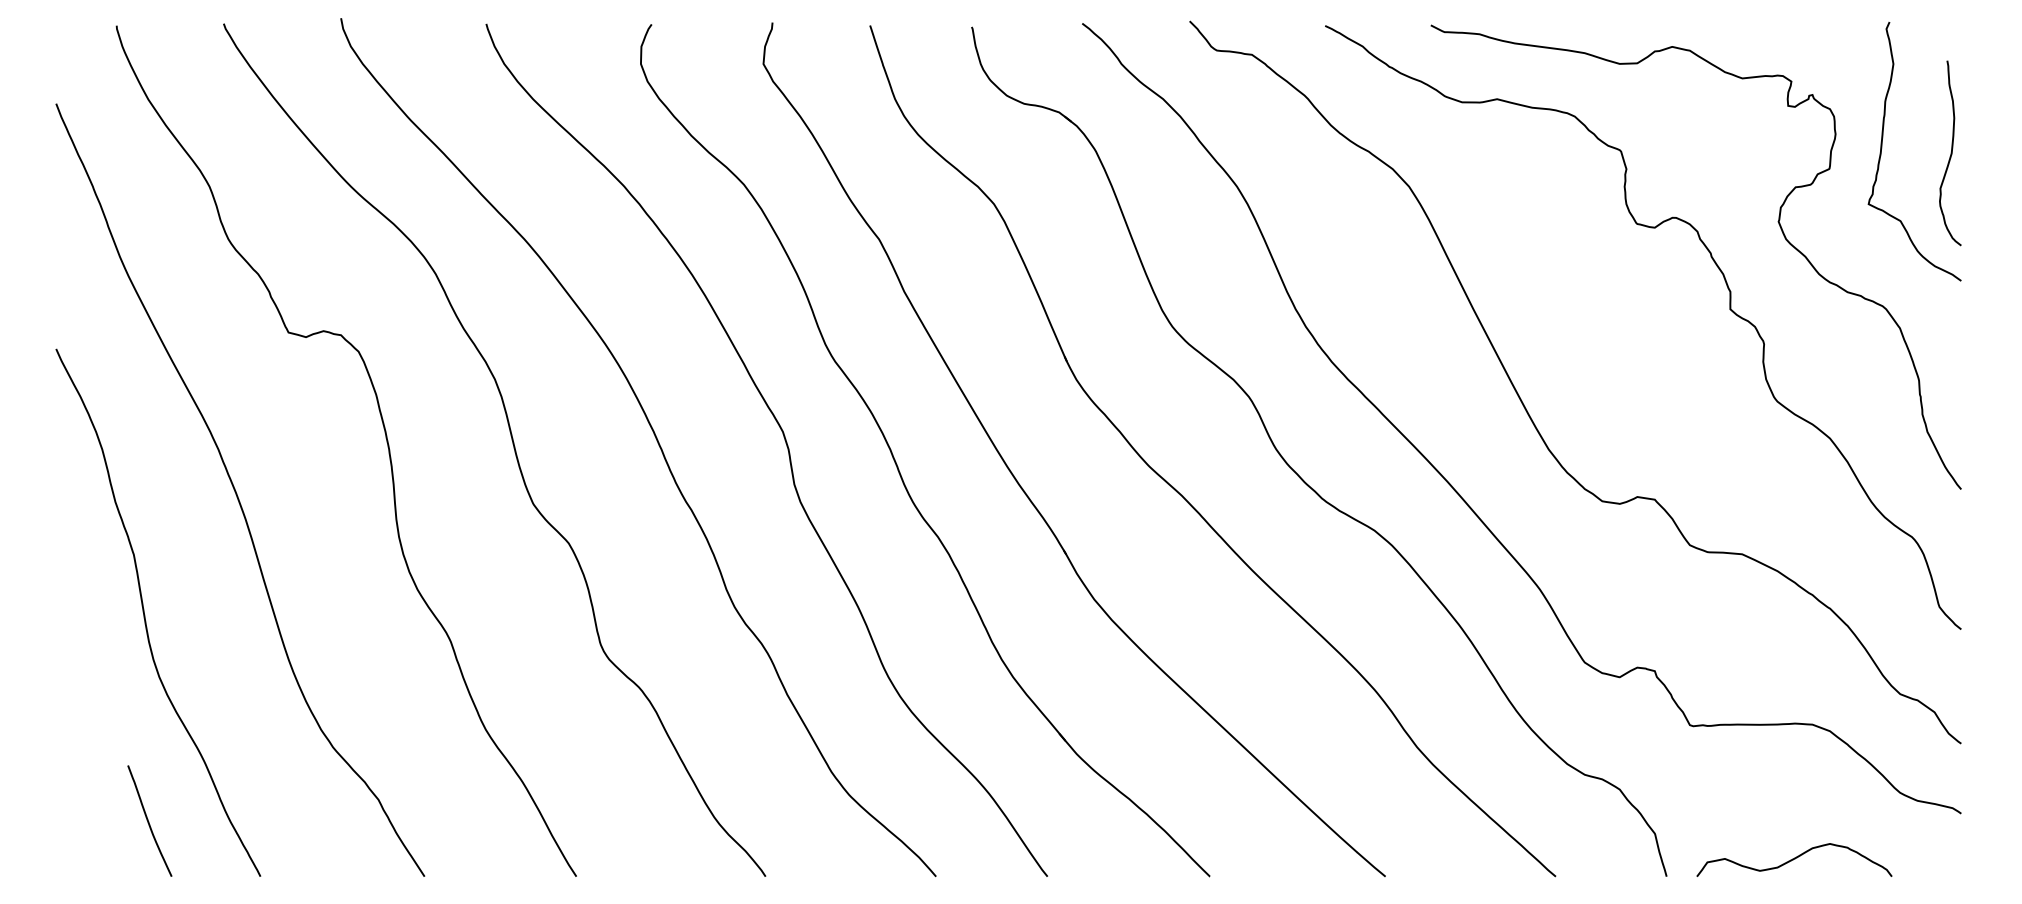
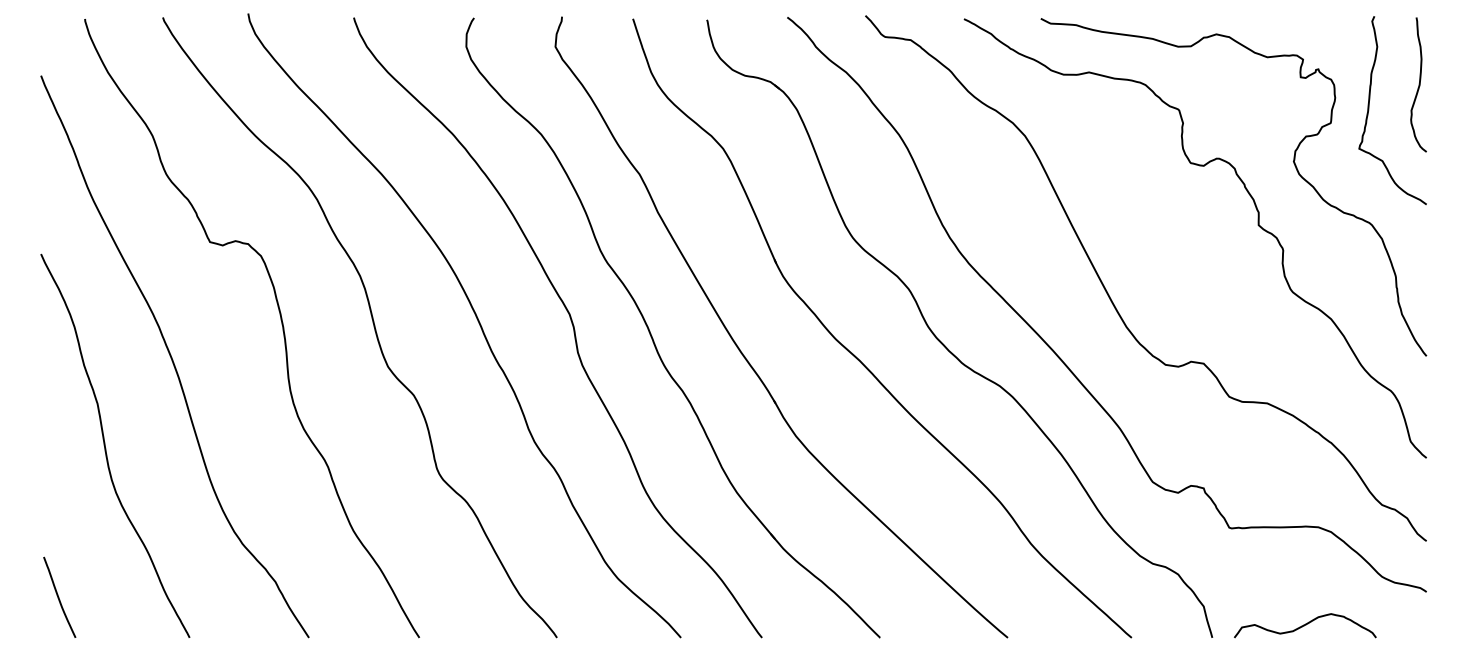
curve: (1950, 153) -> (1418, 84), moved
curve: (148, 820) -> (58, 597), moved

